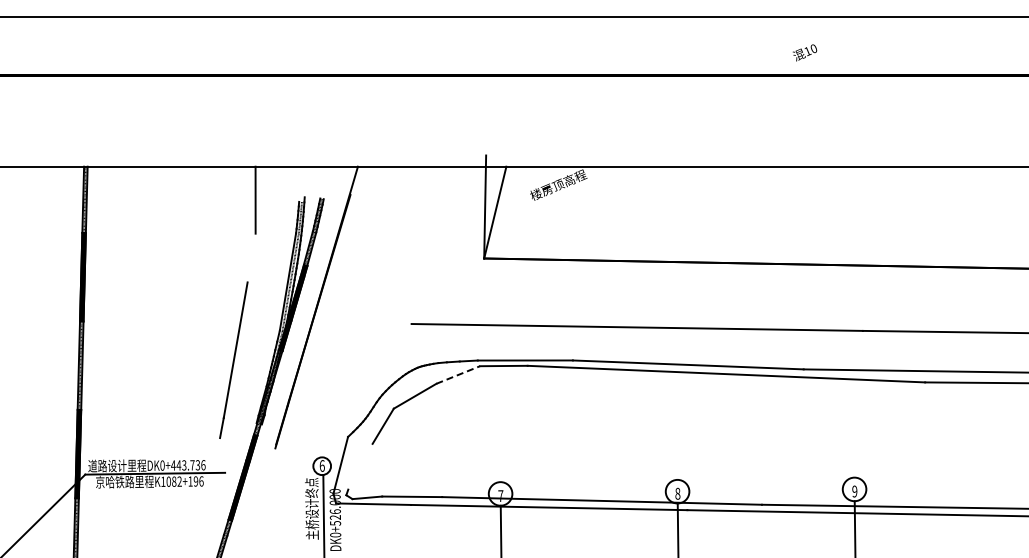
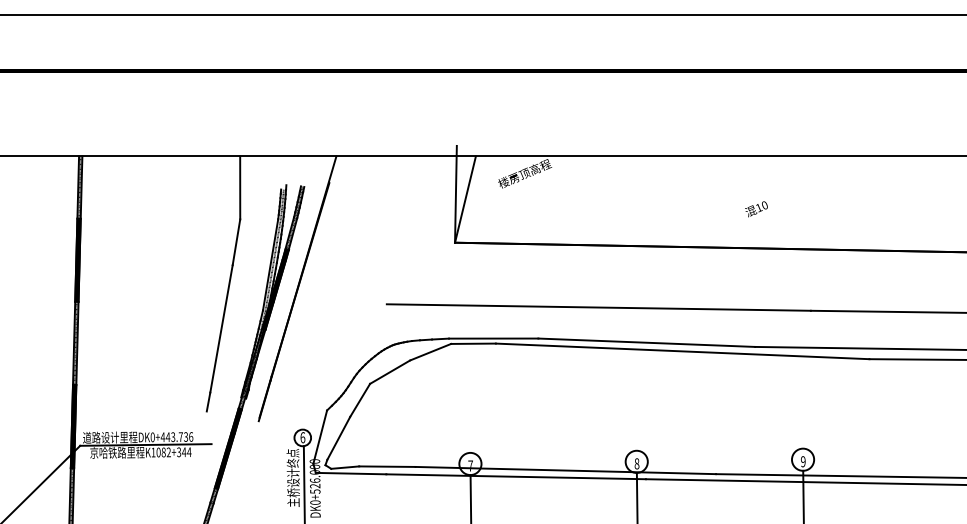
text: (804, 52) -> (756, 208), moved
line: (251, 257) -> (236, 241), added
line: (458, 375) -> (430, 352), dashed -> solid
line: (360, 466) -> (338, 438), added
text: (195, 481) -> (183, 452), K1082+196 -> K1082+344

